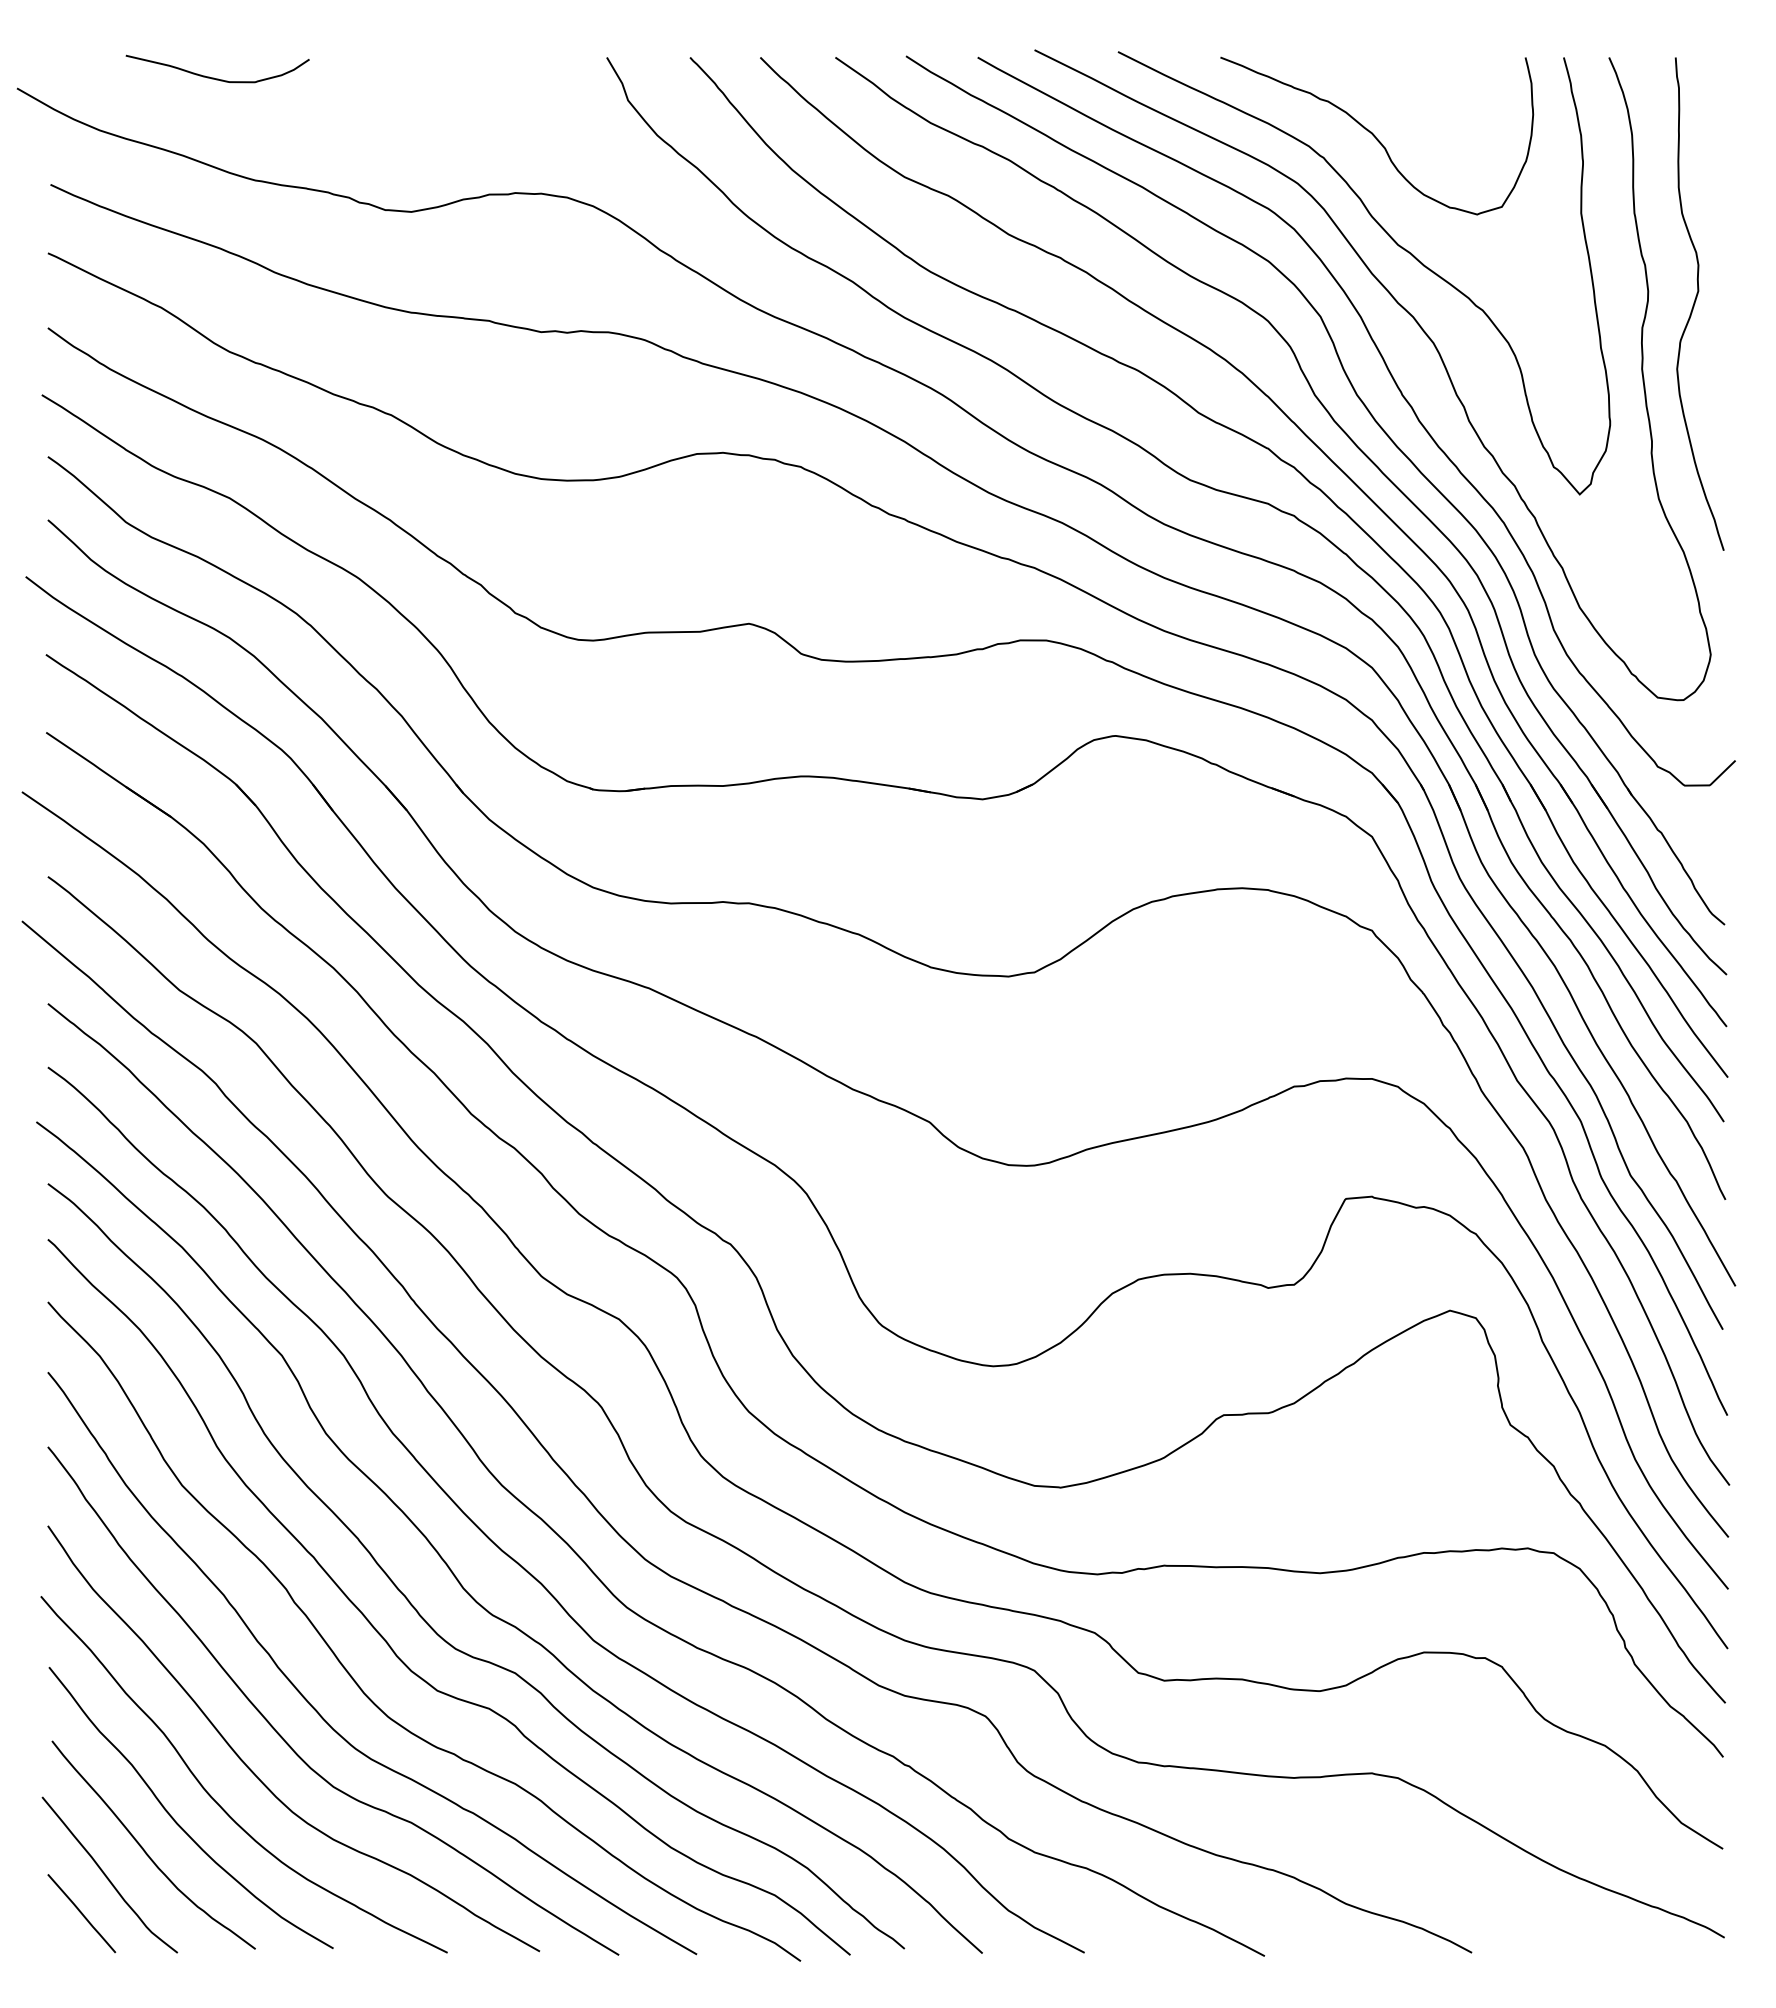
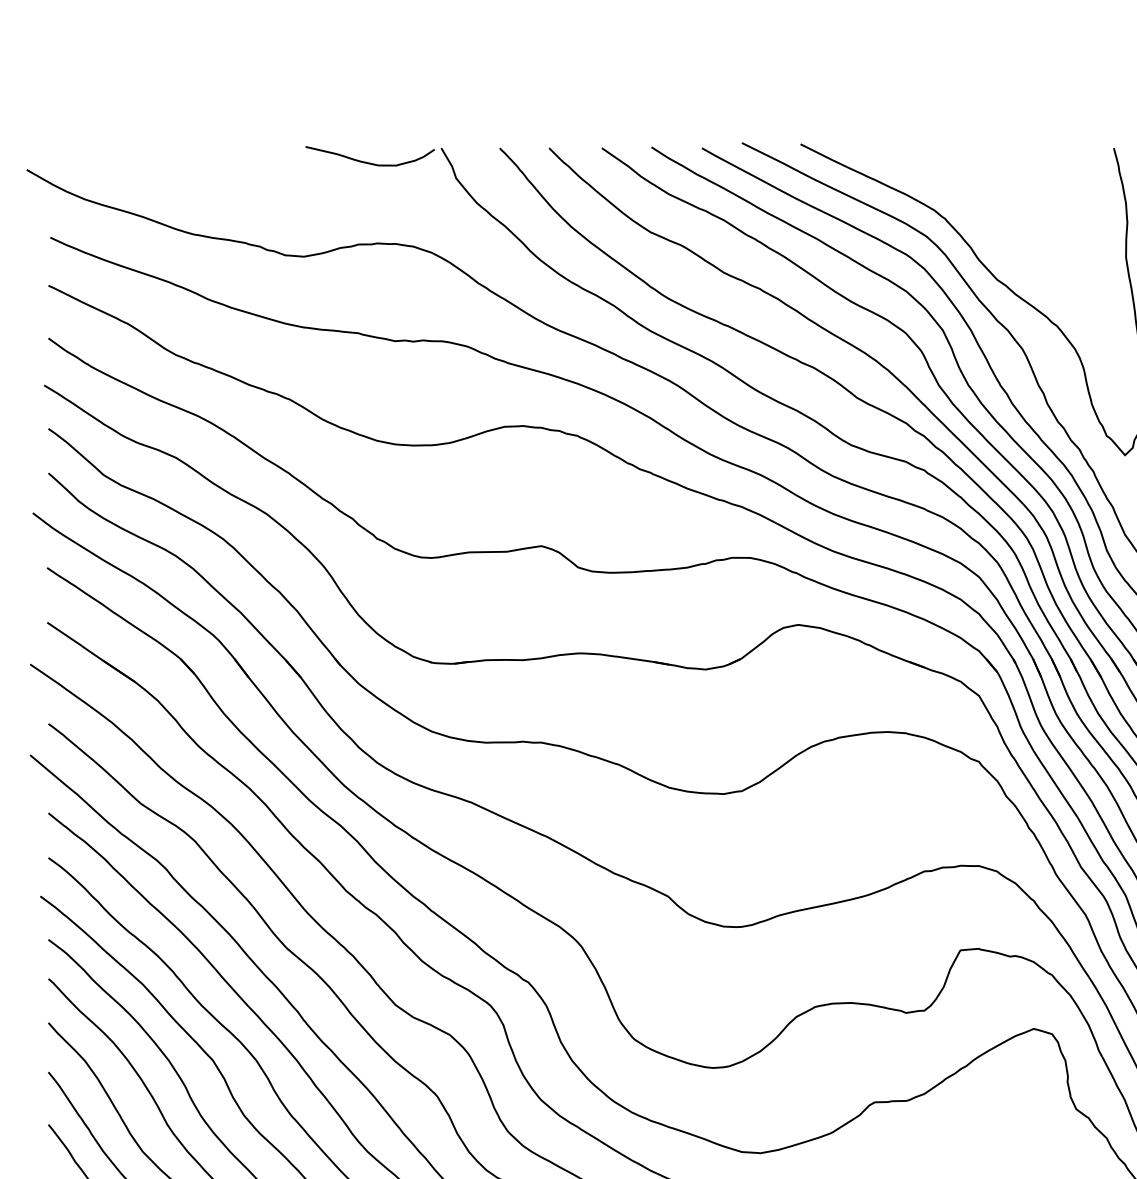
curve: (214, 77) -> (367, 162), moved
curve: (1375, 135) -> (981, 202), removed

